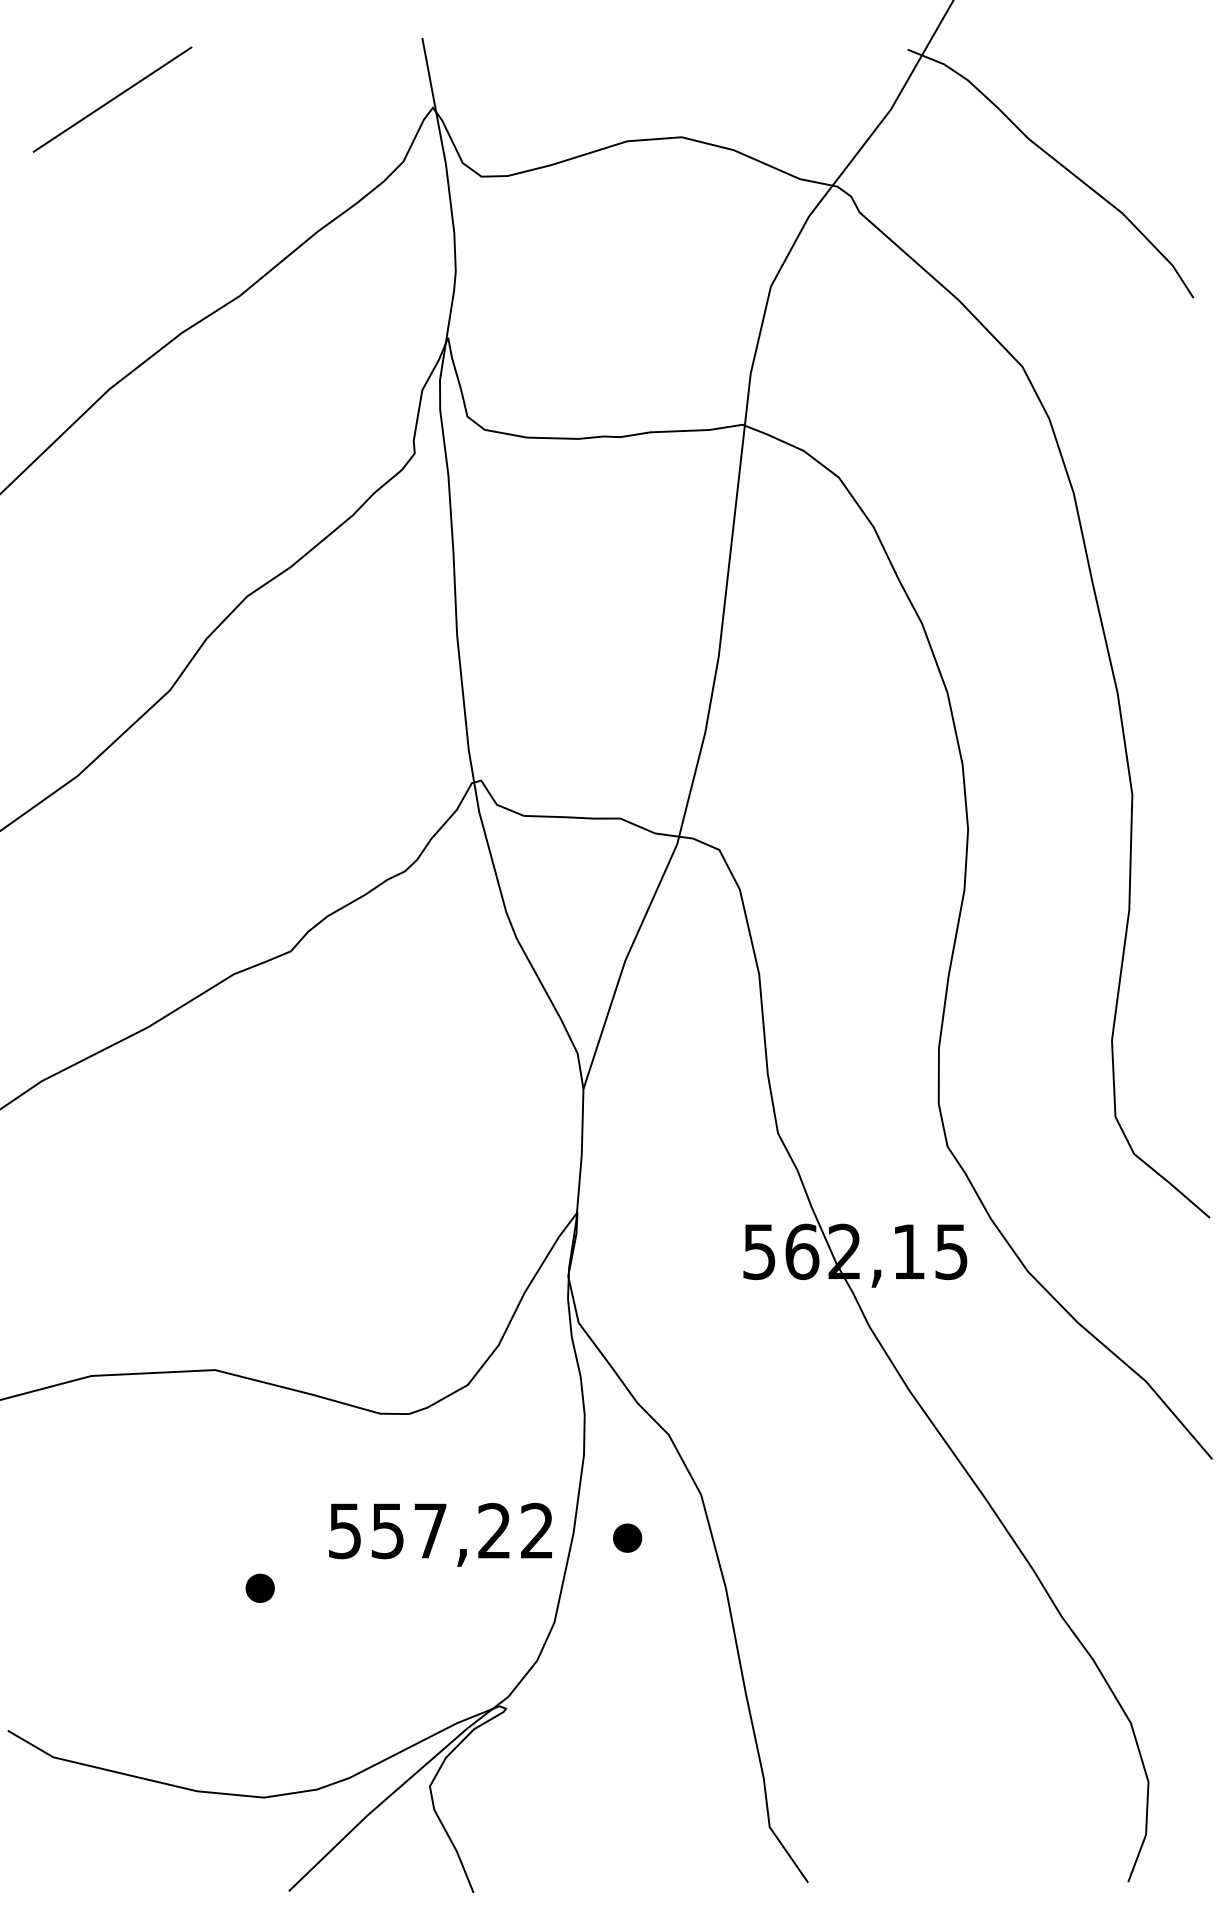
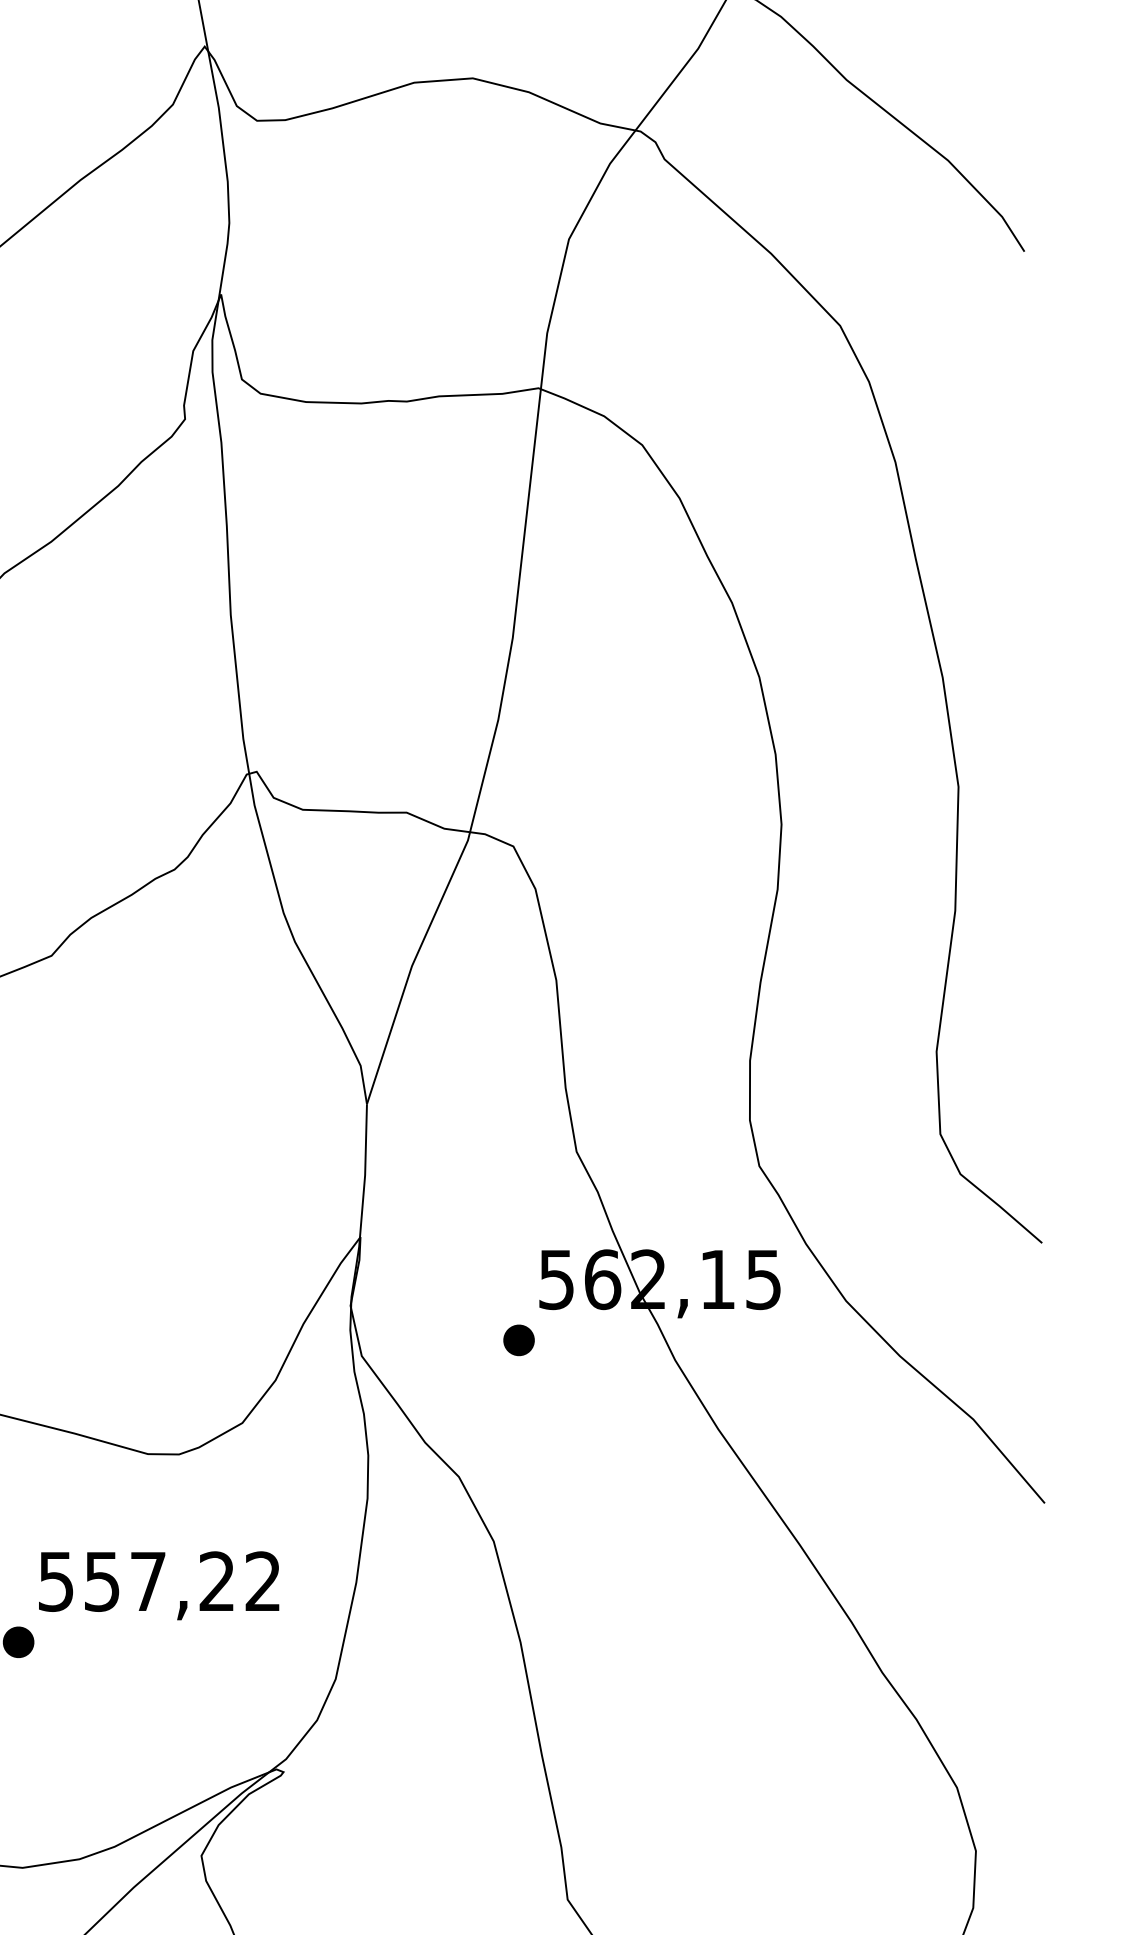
text: (440, 1534) -> (158, 1585), moved
part: (627, 1537) -> (518, 1339), moved

